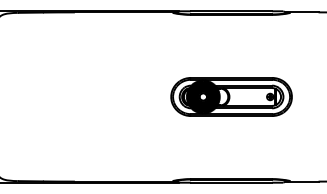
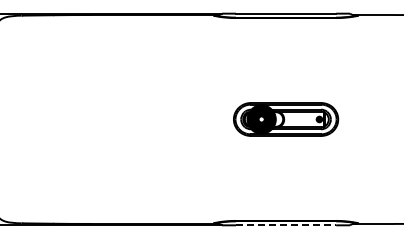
part: (231, 97) -> (285, 119), size x0.7
line: (231, 182) -> (286, 225), solid -> dashed

